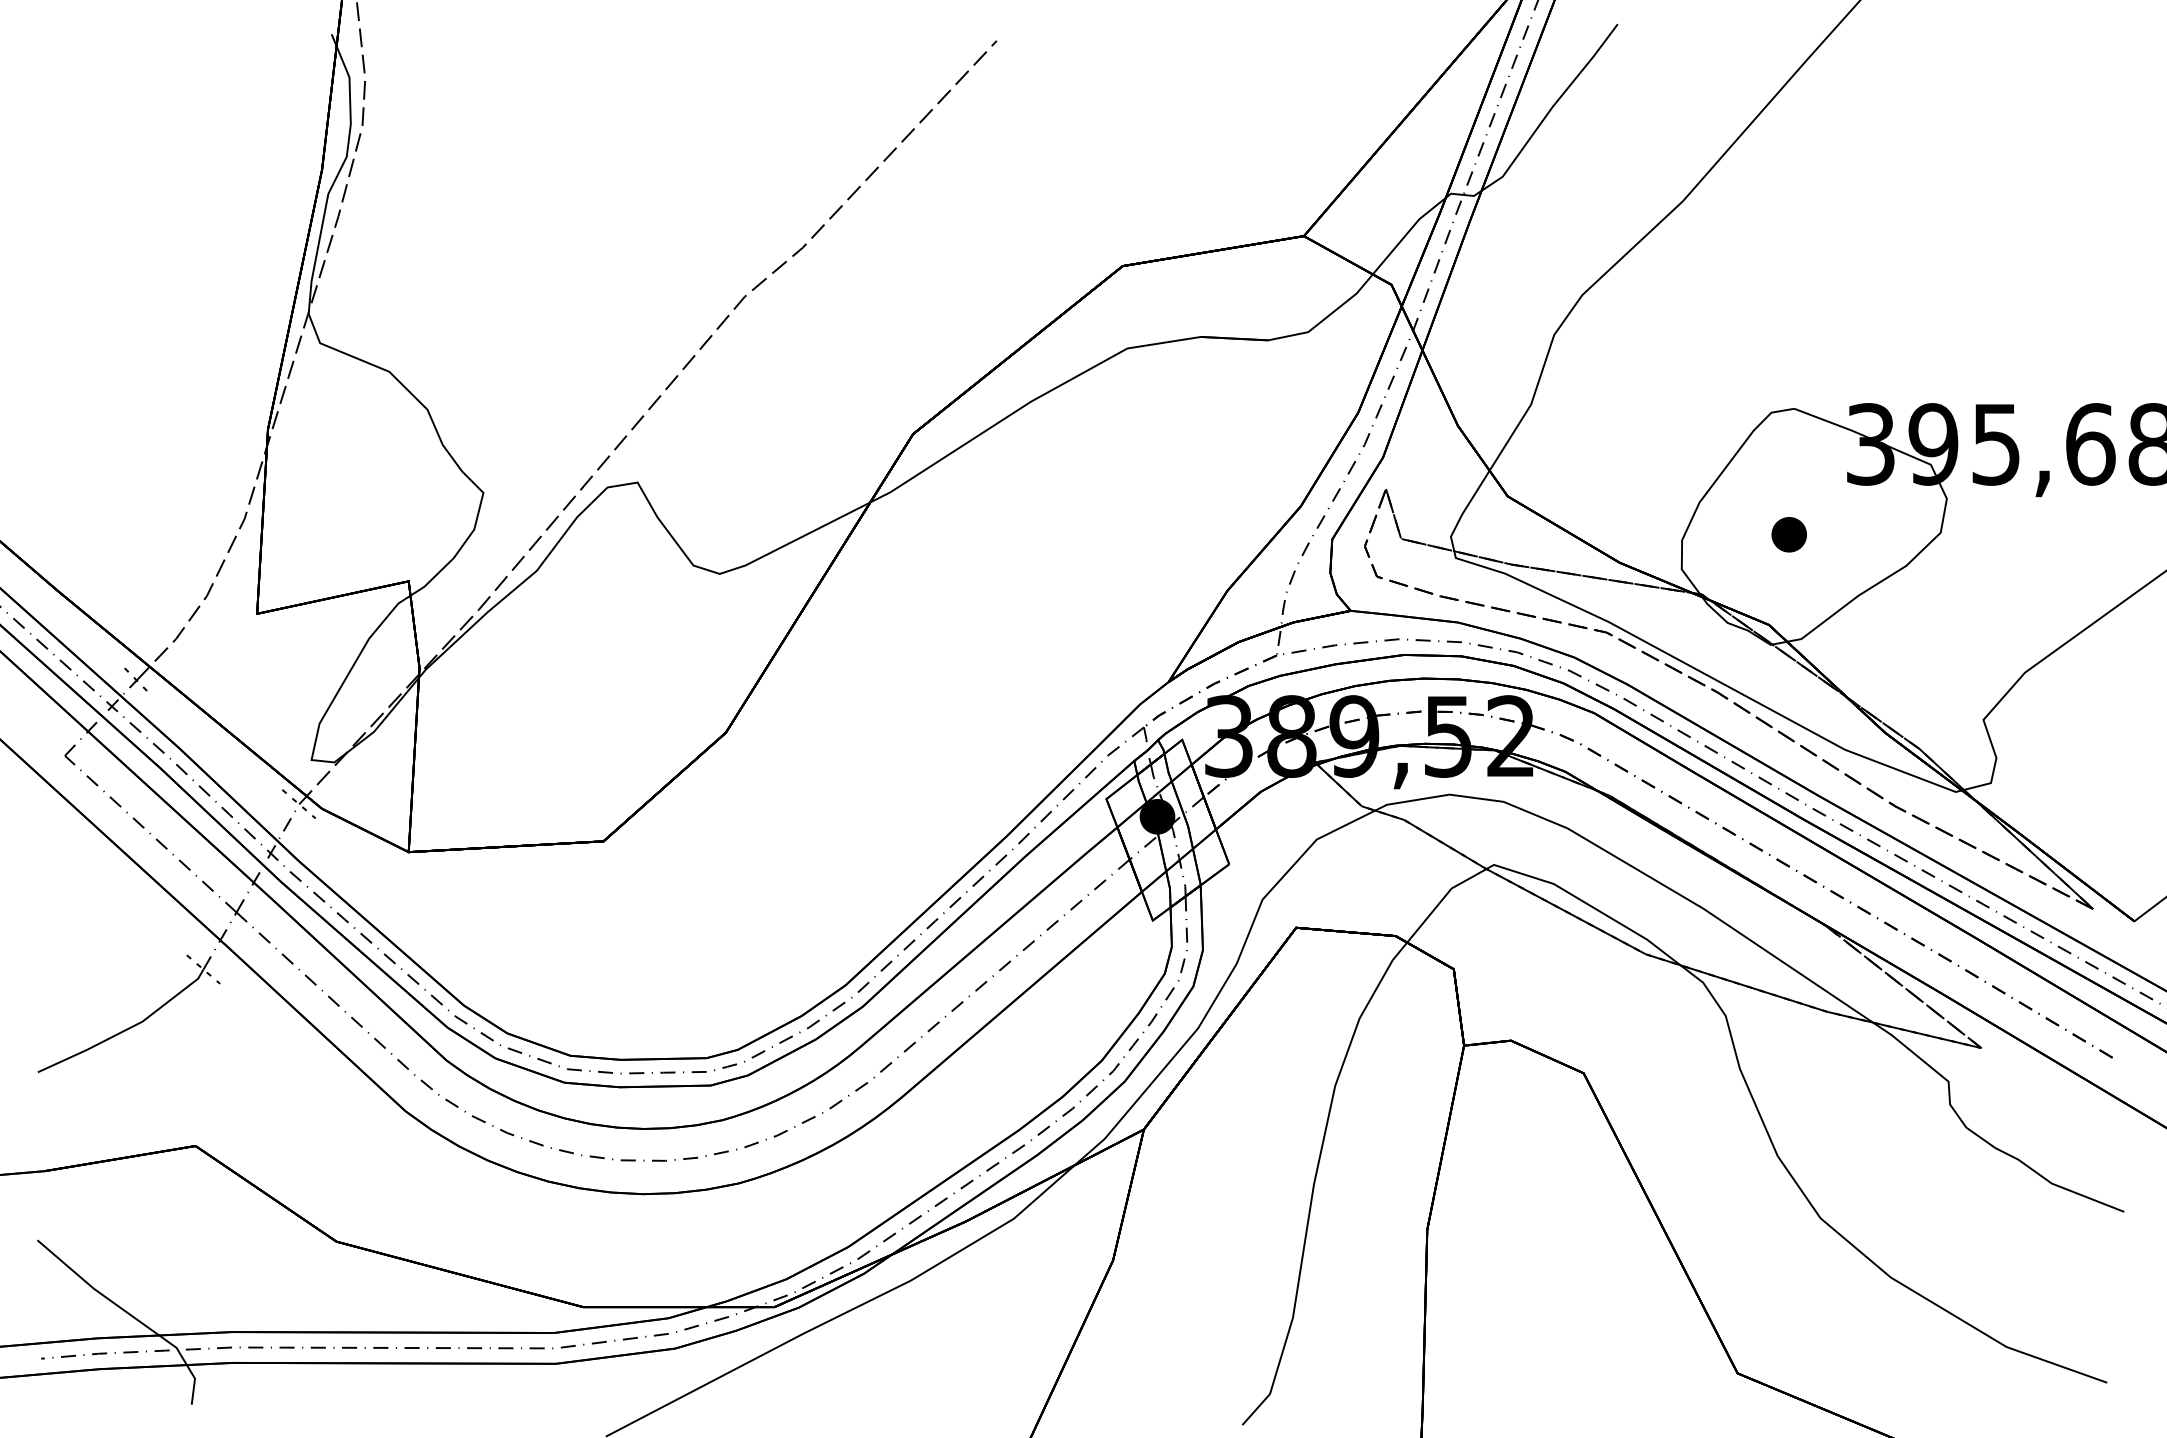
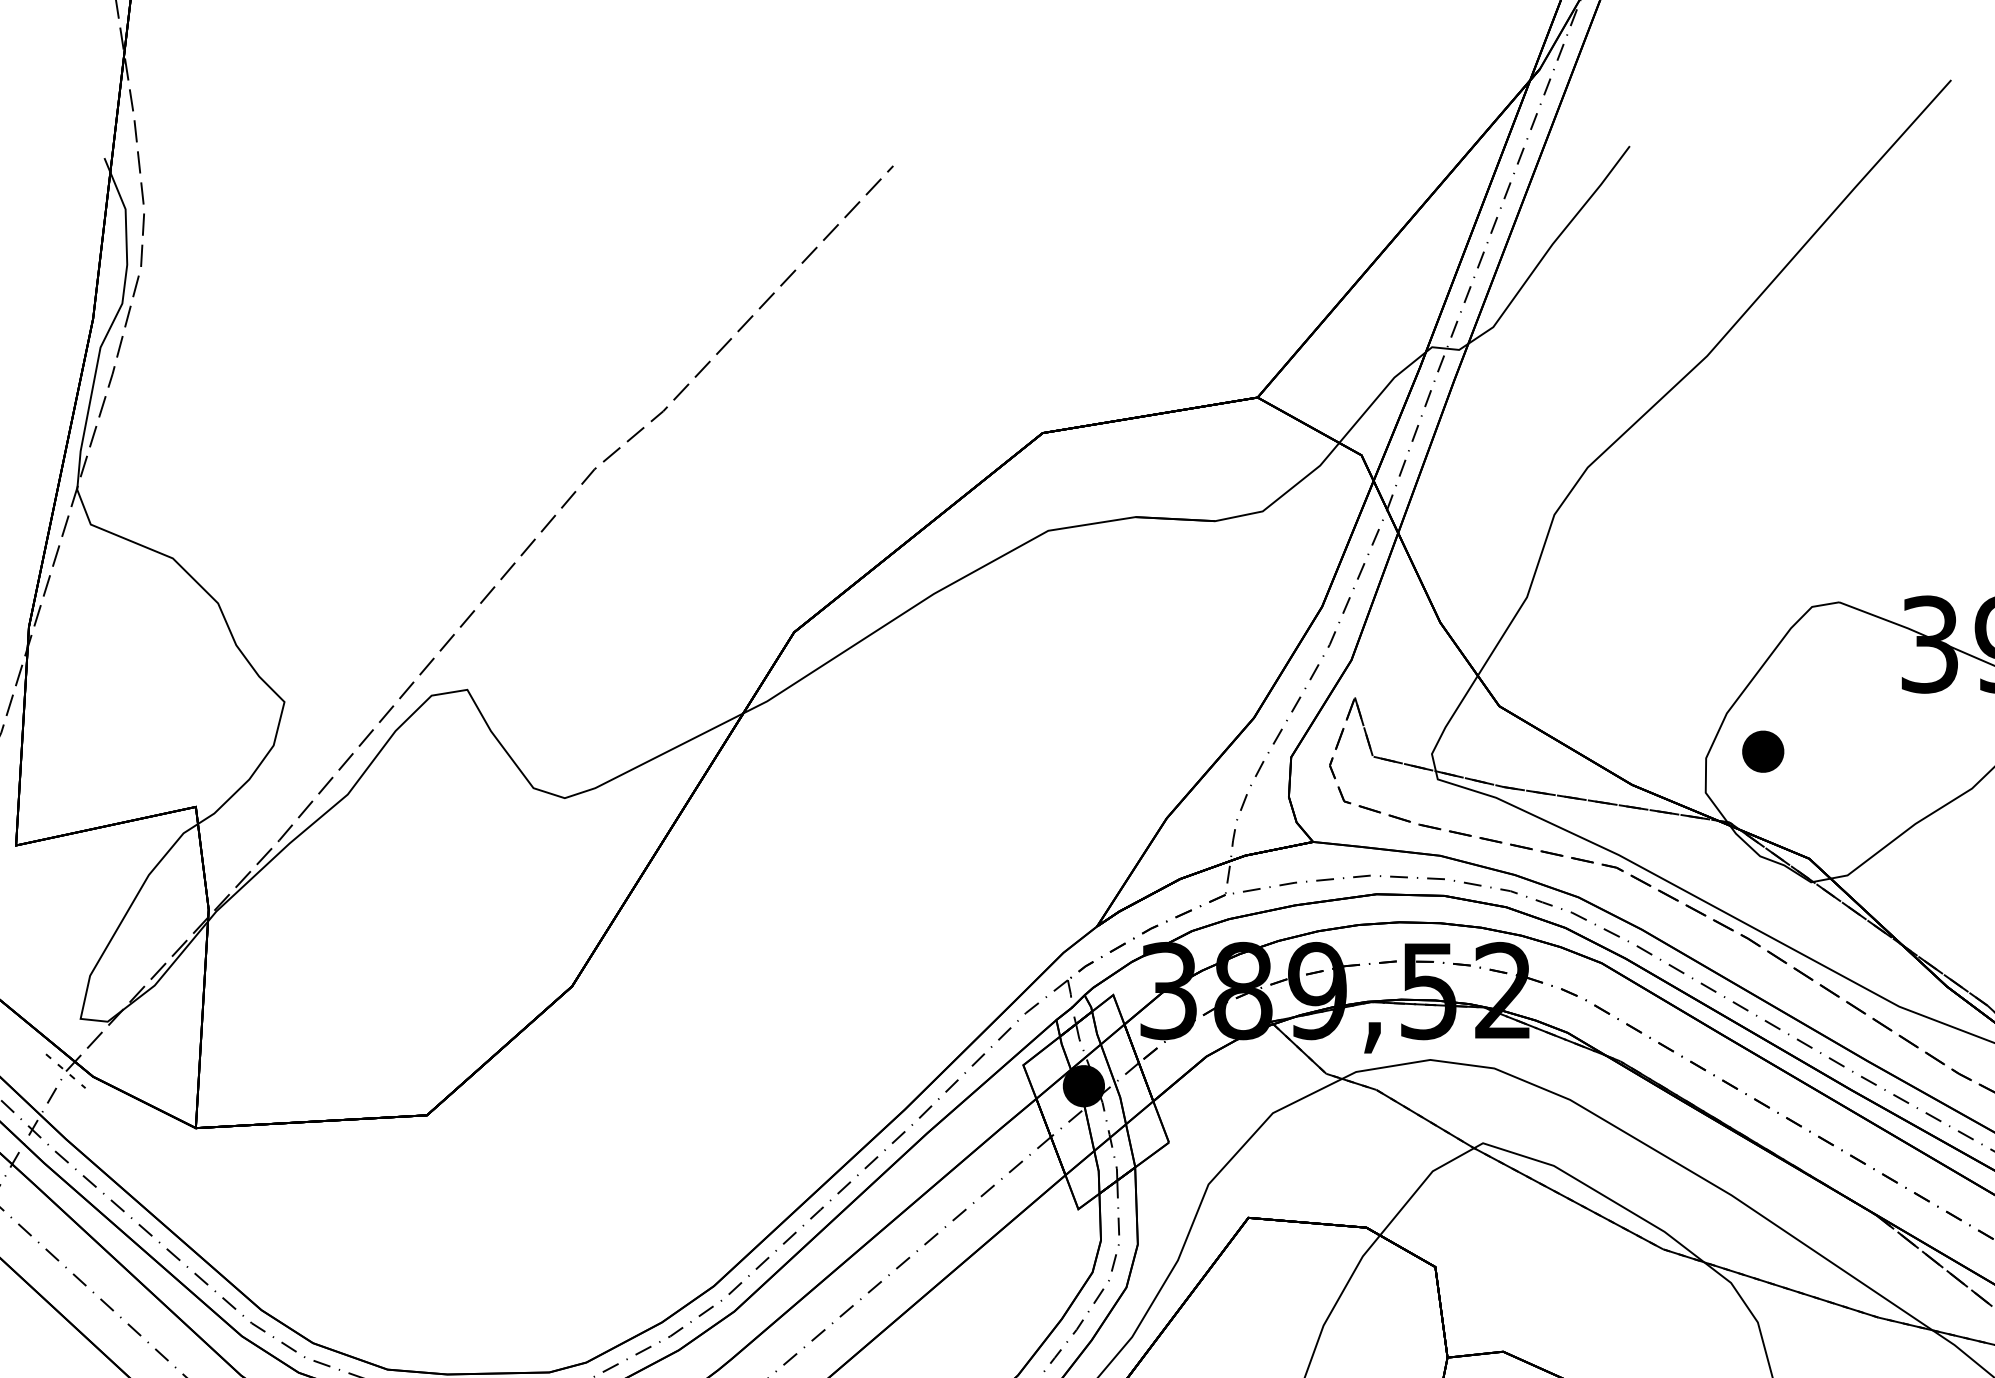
part: (1788, 534) -> (1762, 751), moved

